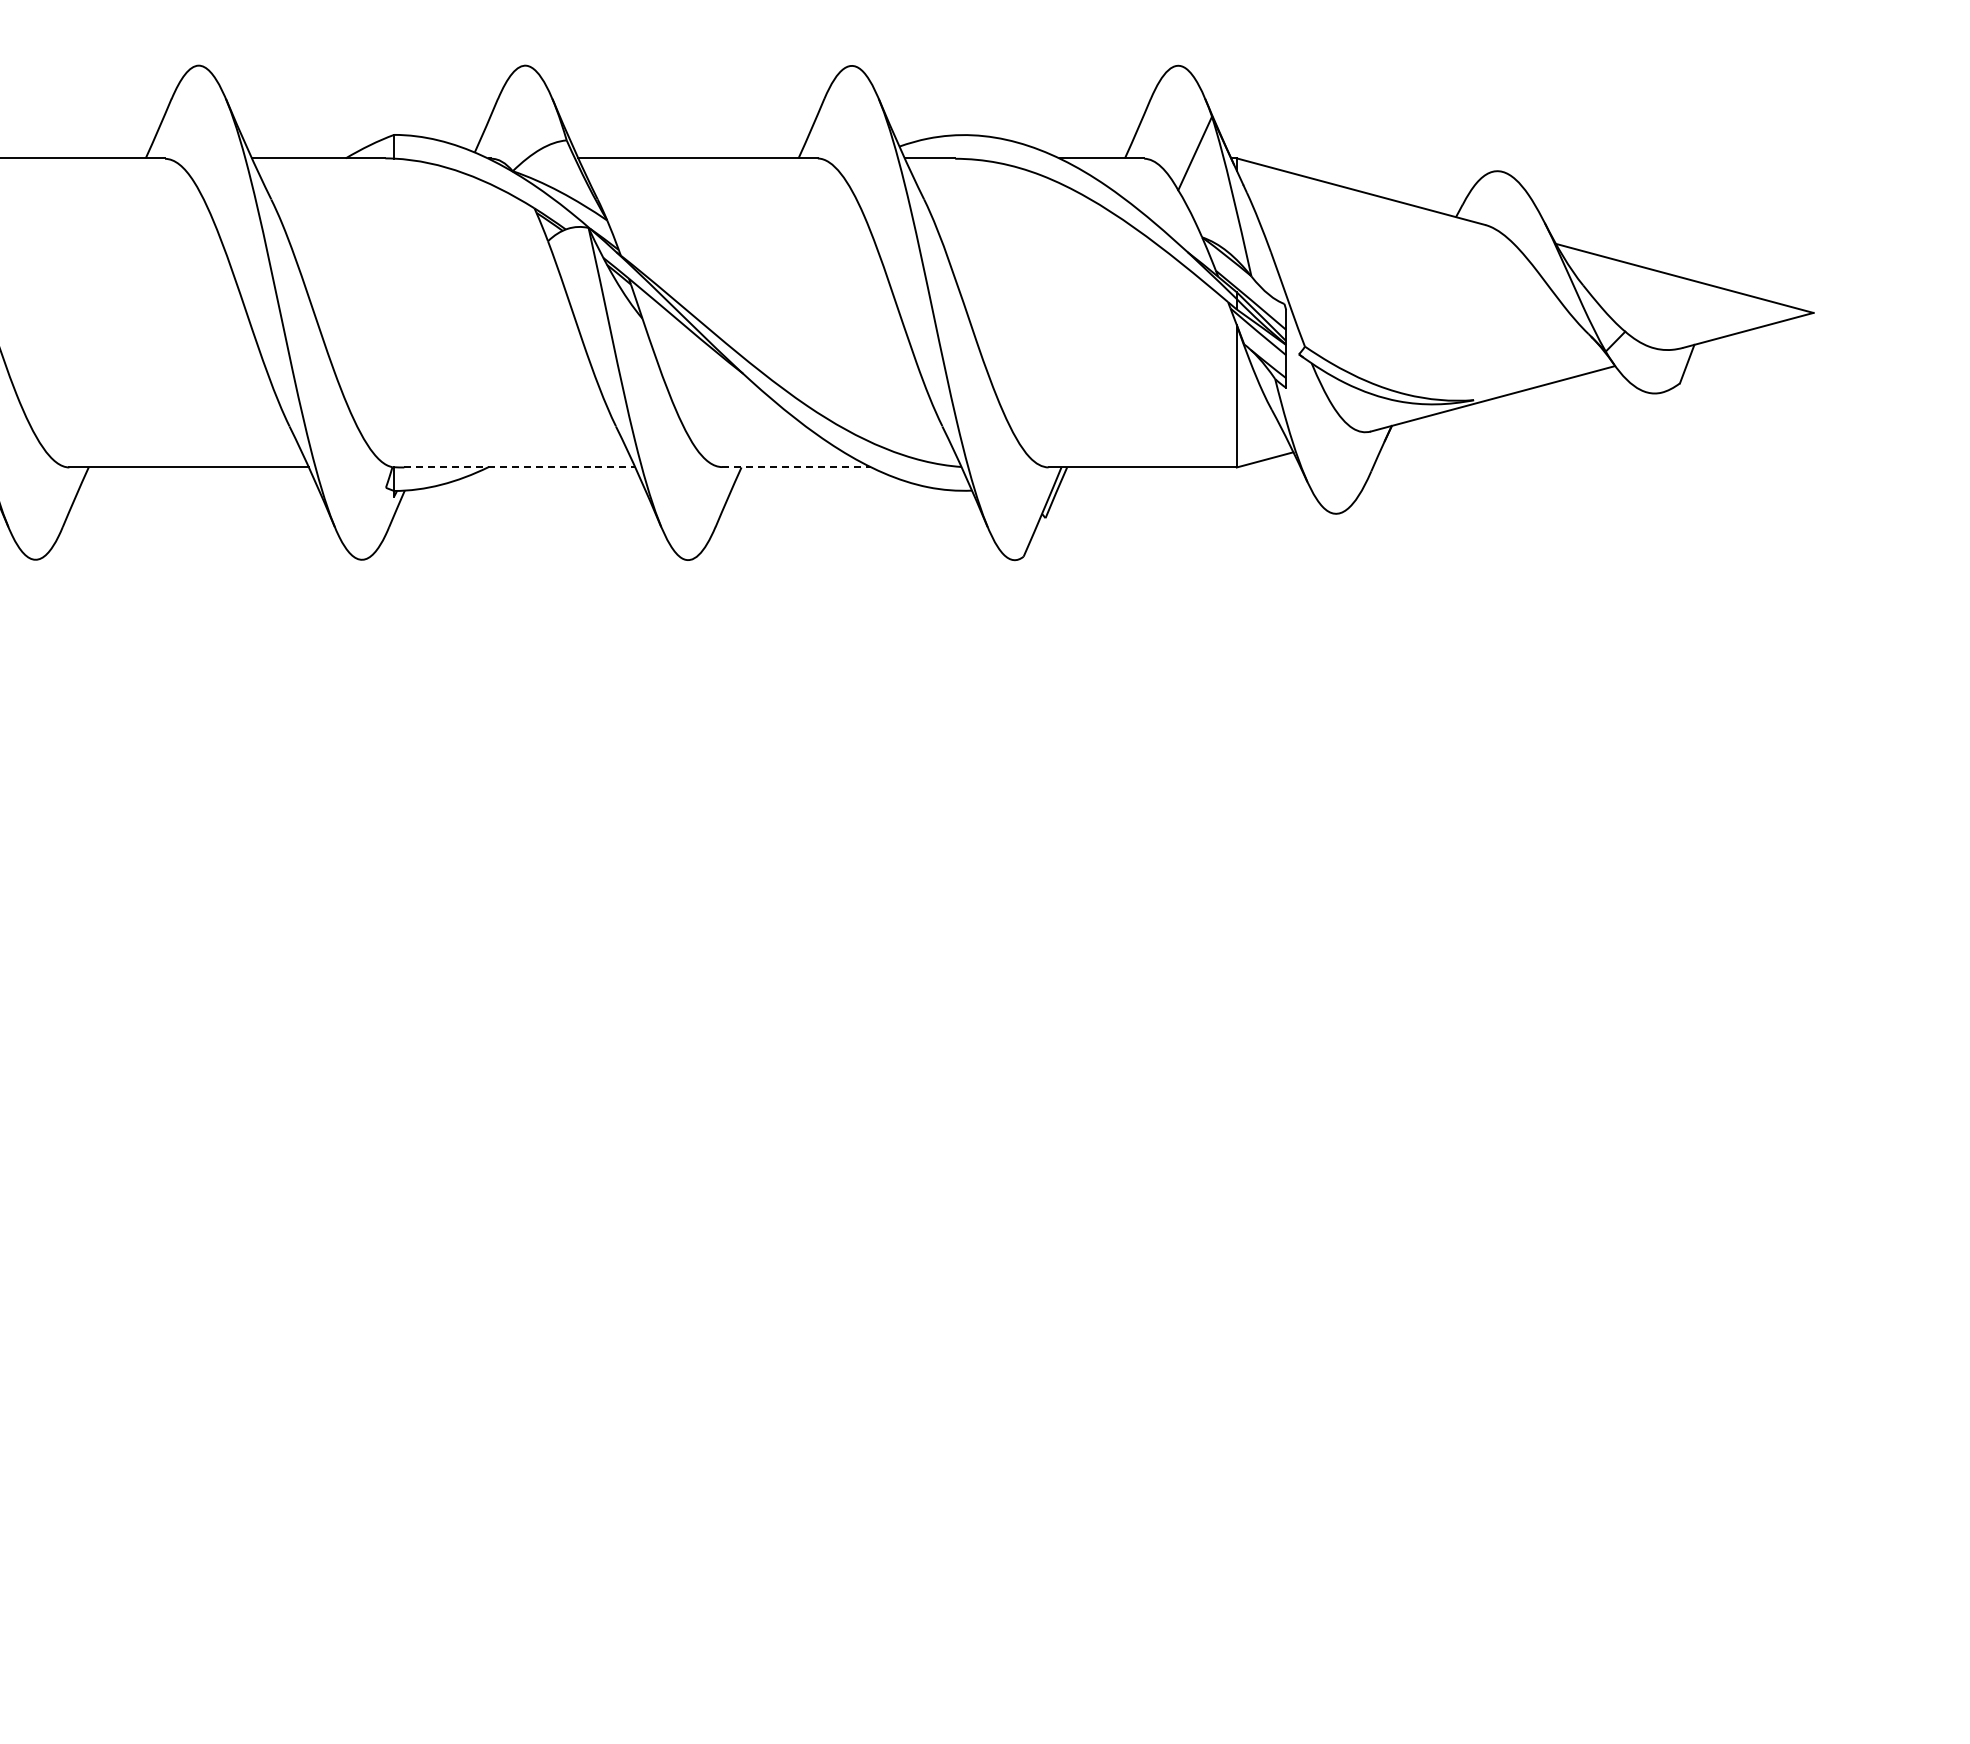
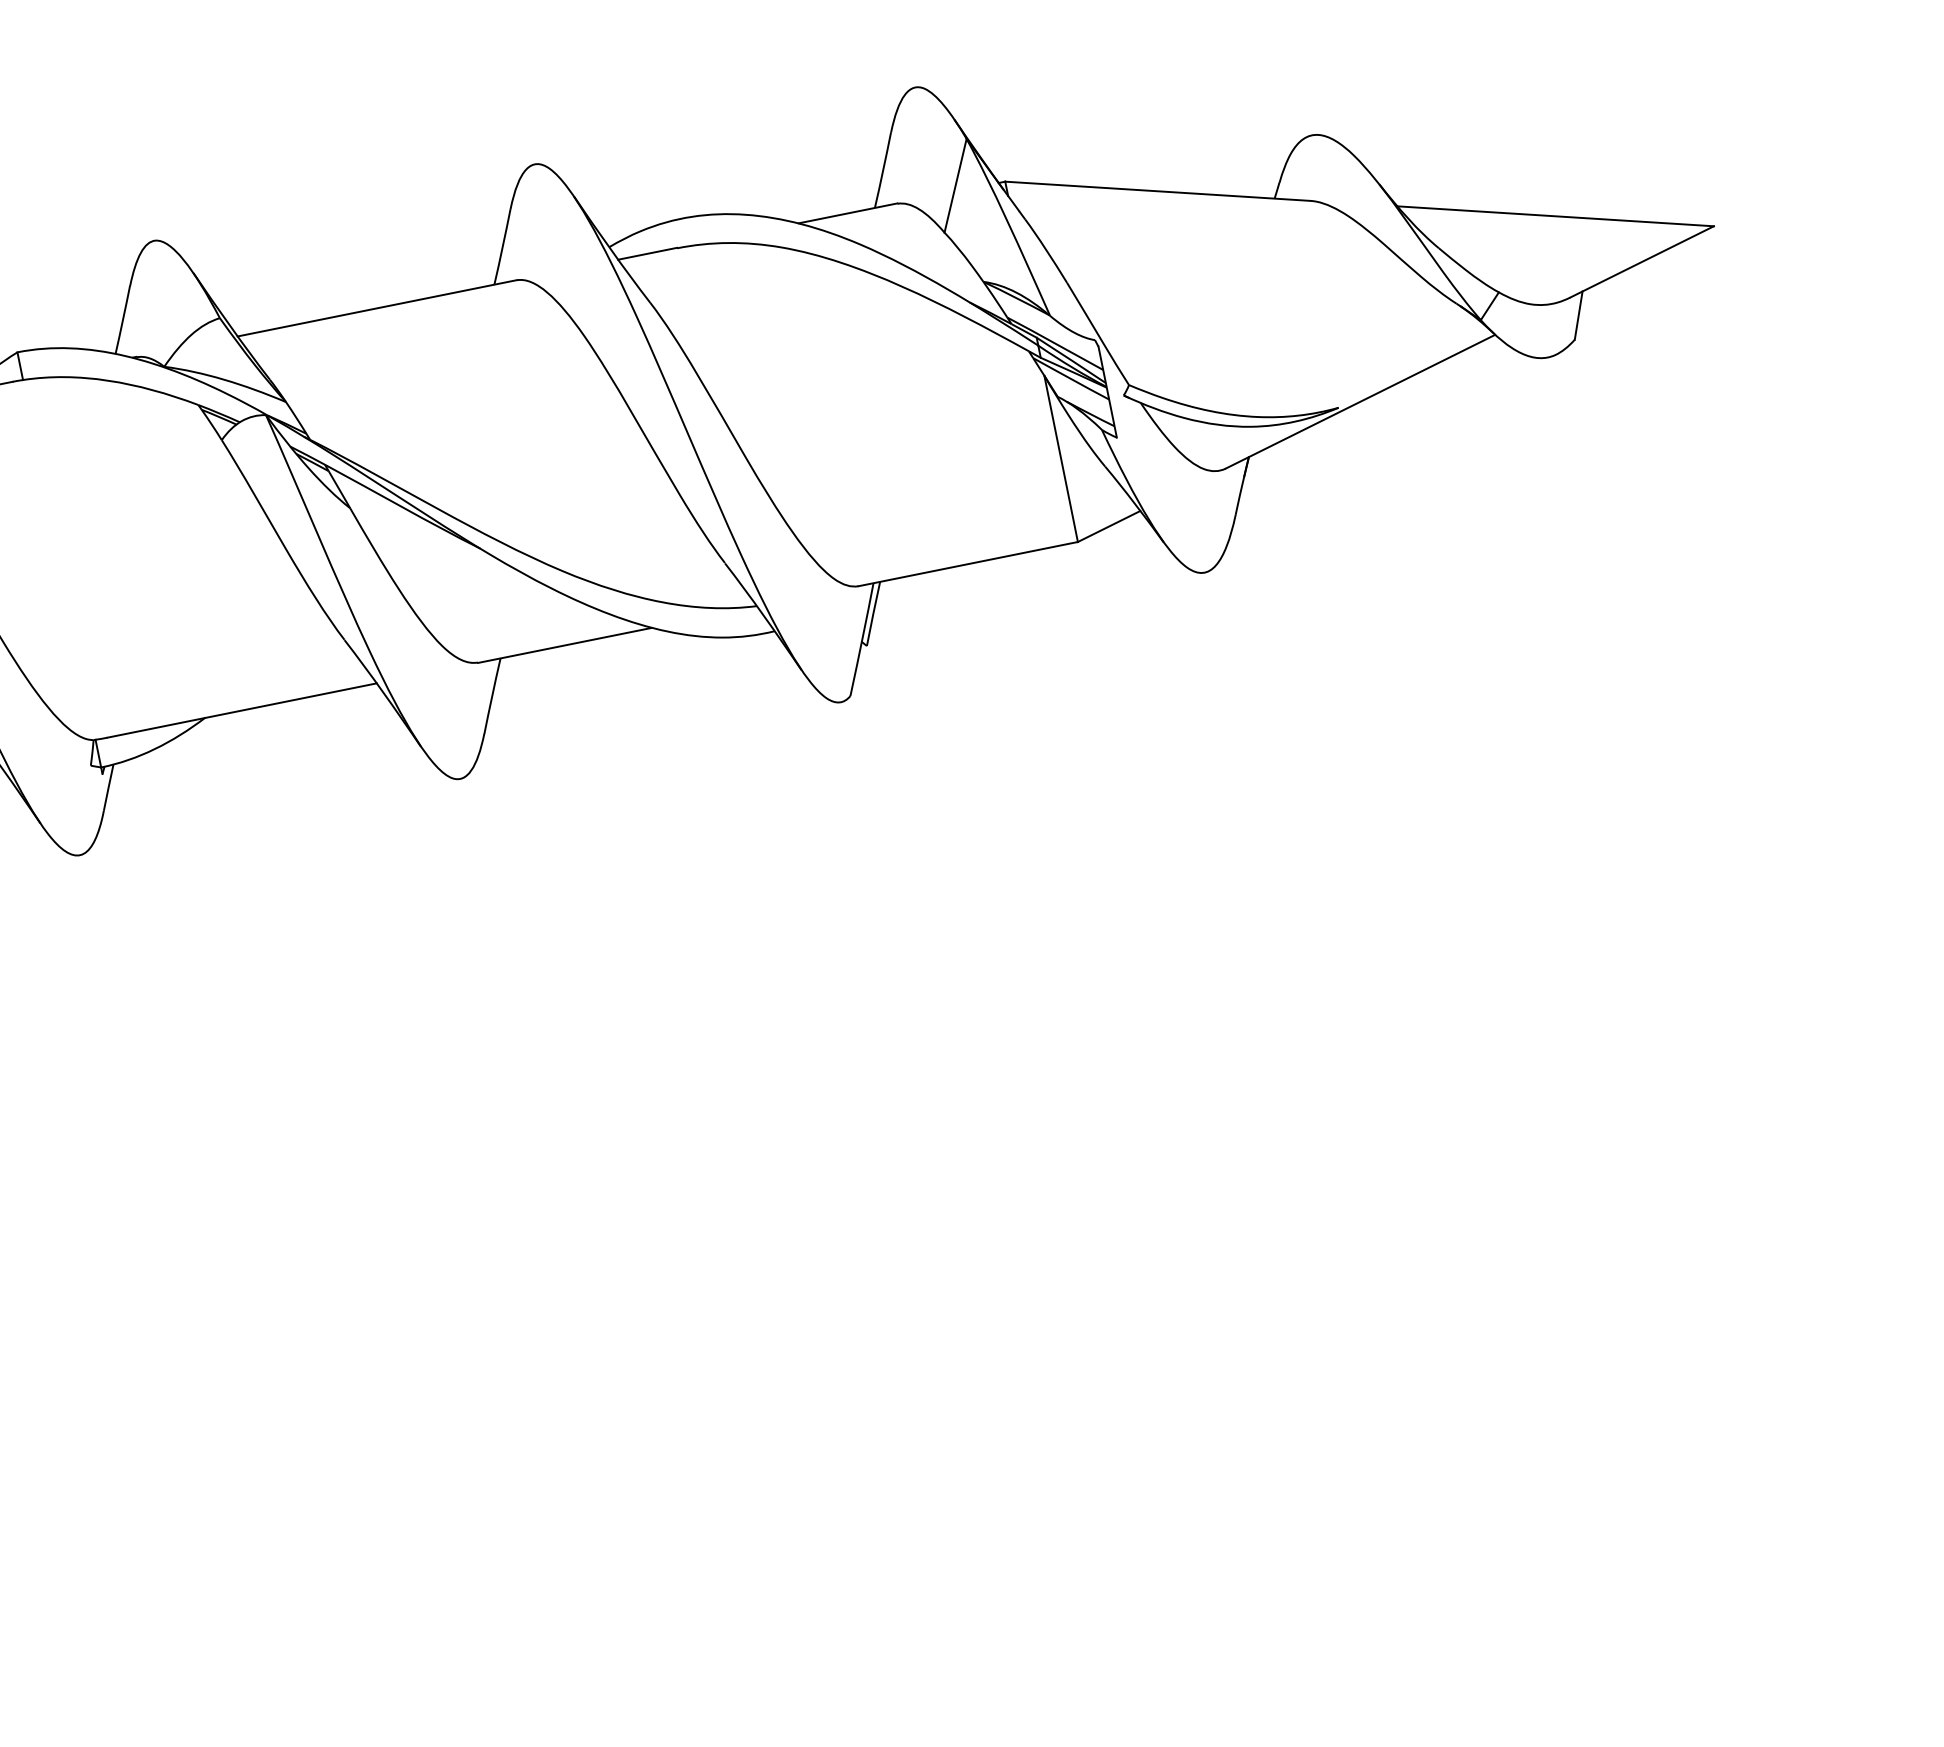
line: (519, 467) -> (241, 710), dashed -> solid
line: (797, 467) -> (565, 645), dashed -> solid

